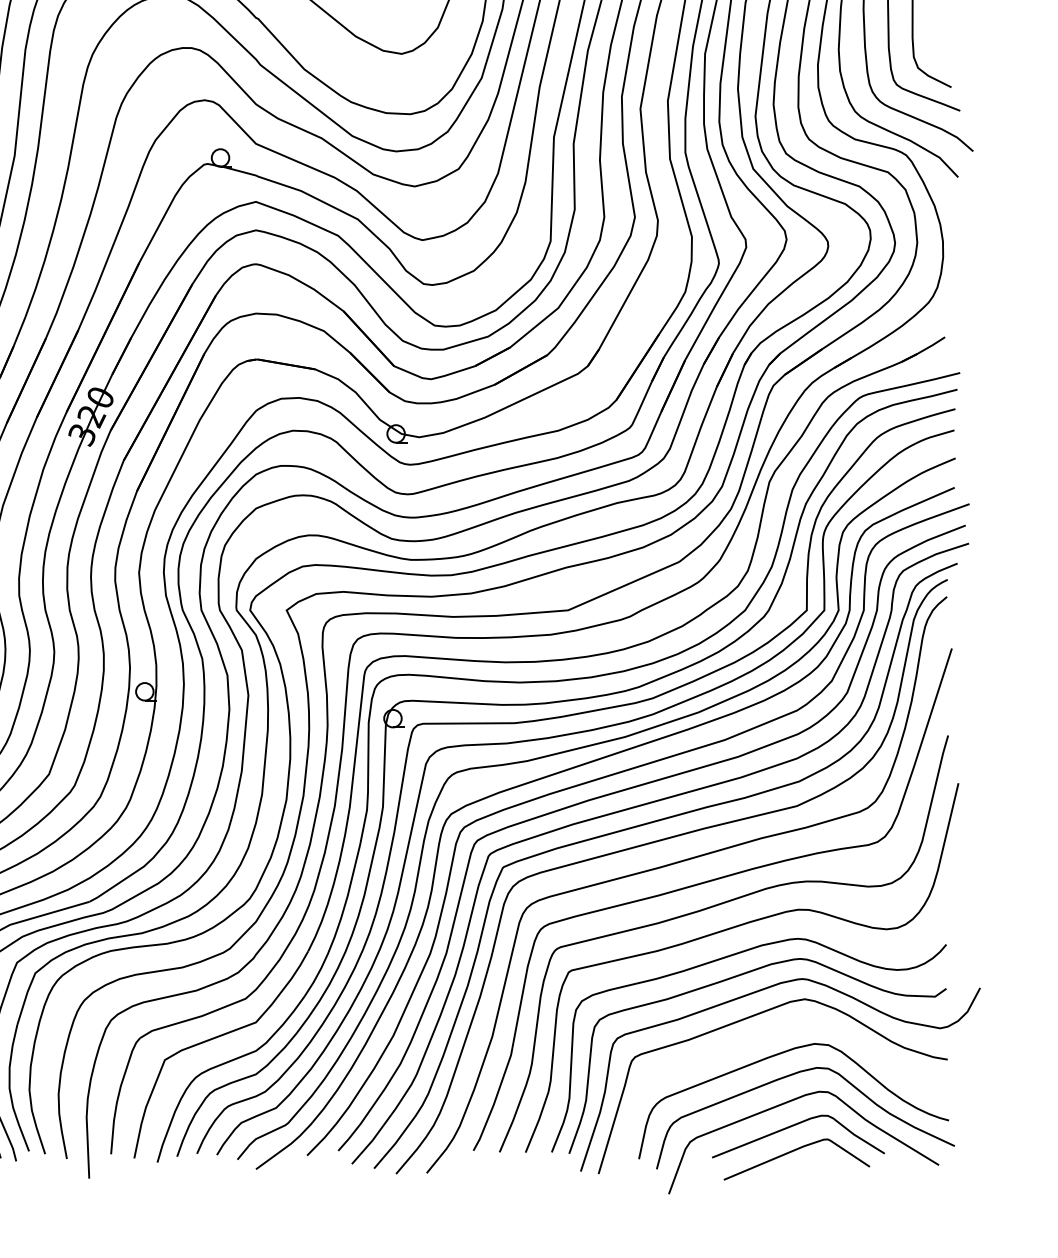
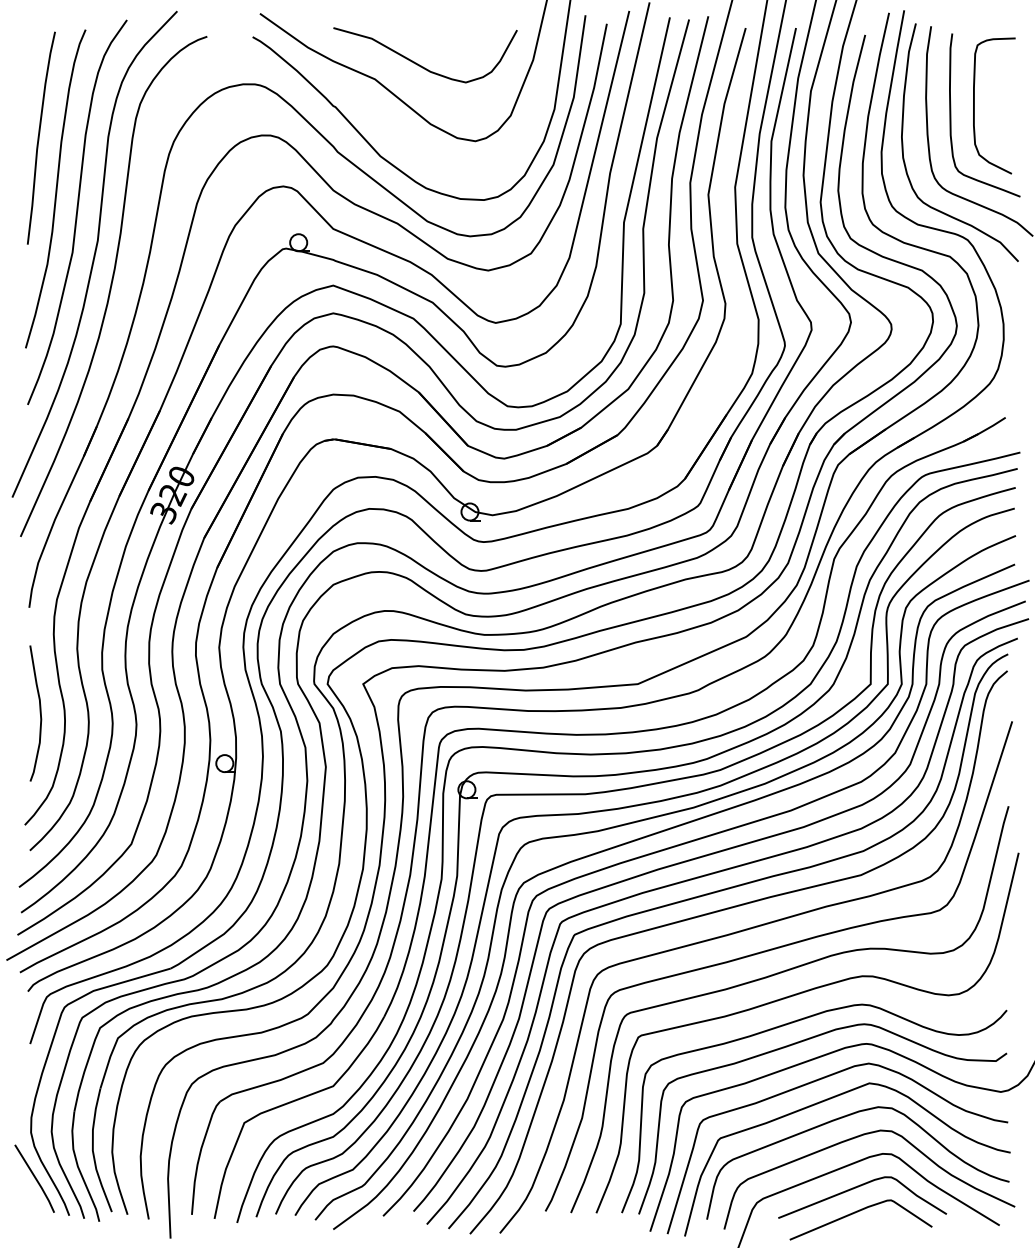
curve: (763, 1037) -> (828, 1100), added

